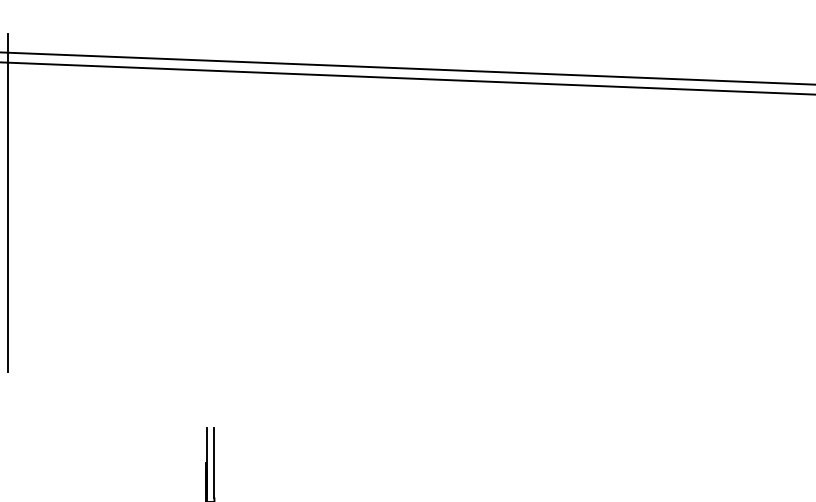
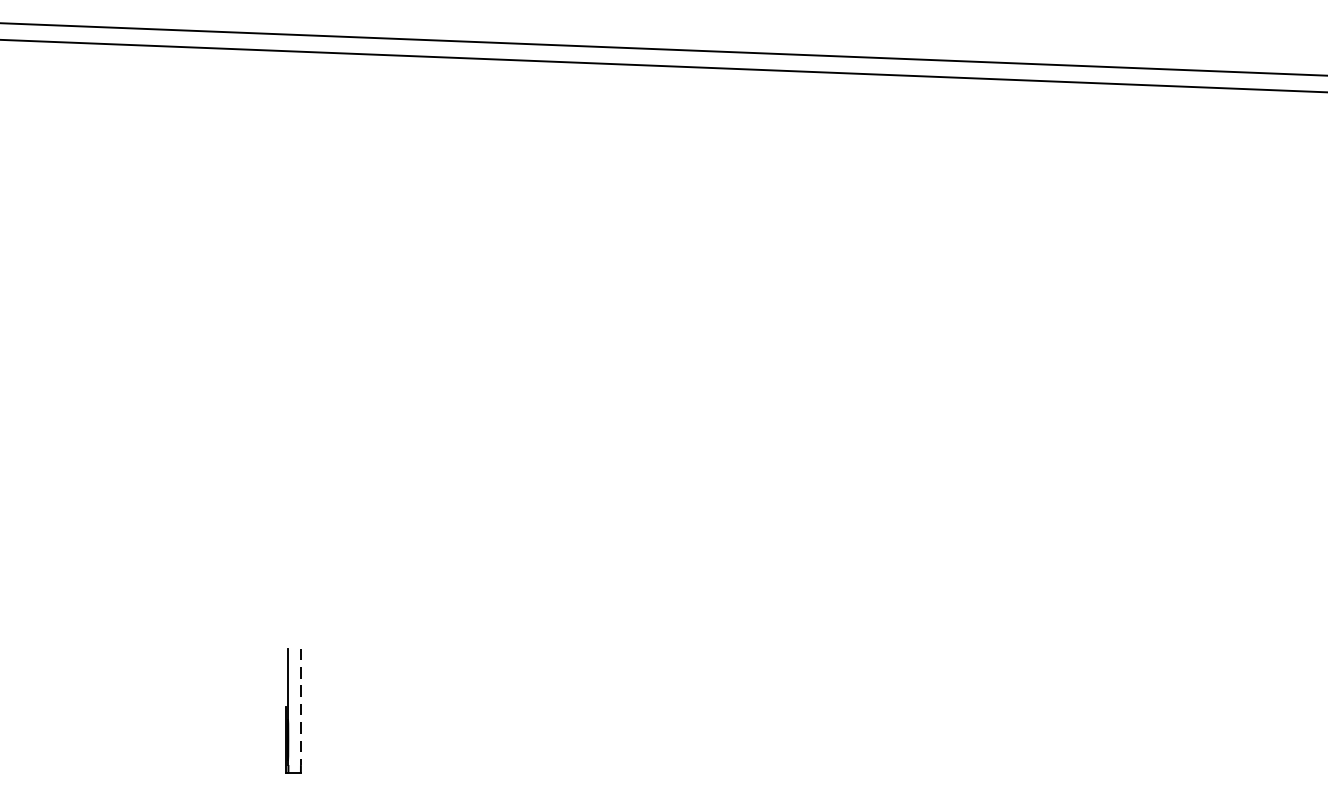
line: (214, 462) -> (301, 706), solid -> dashed

